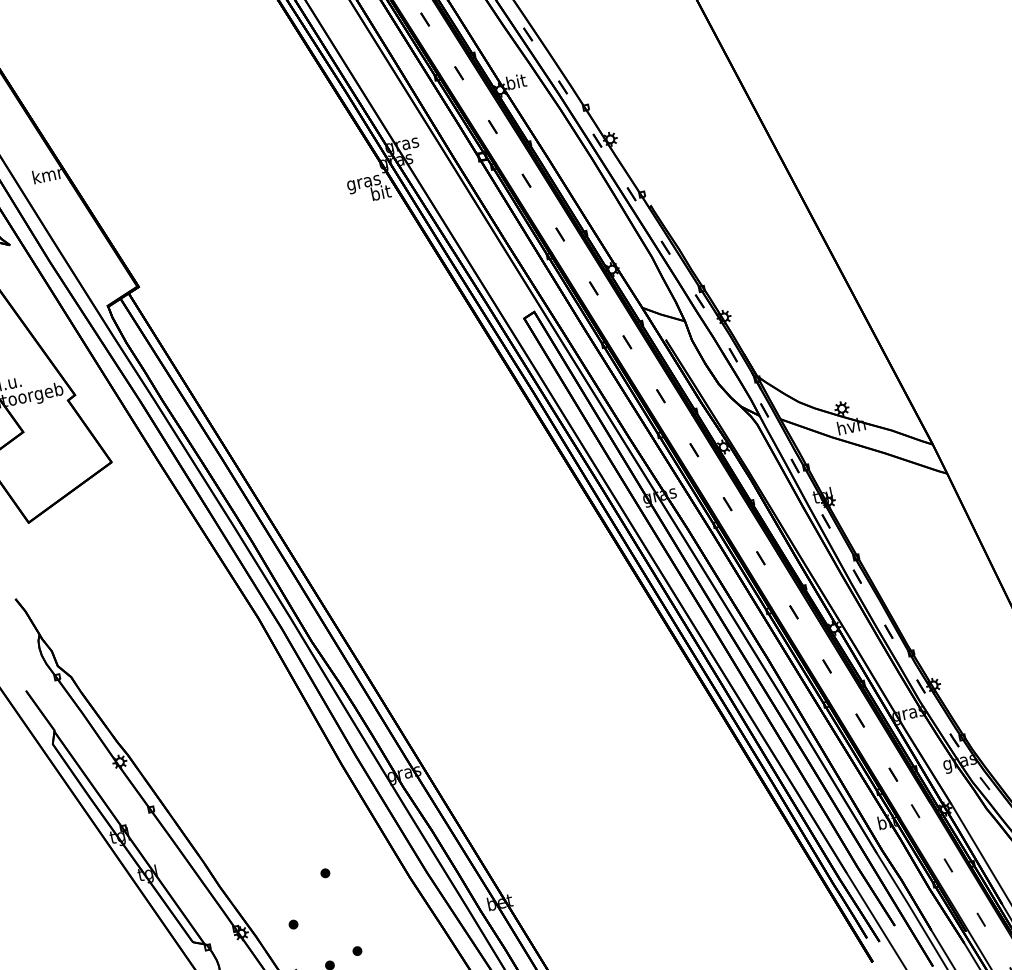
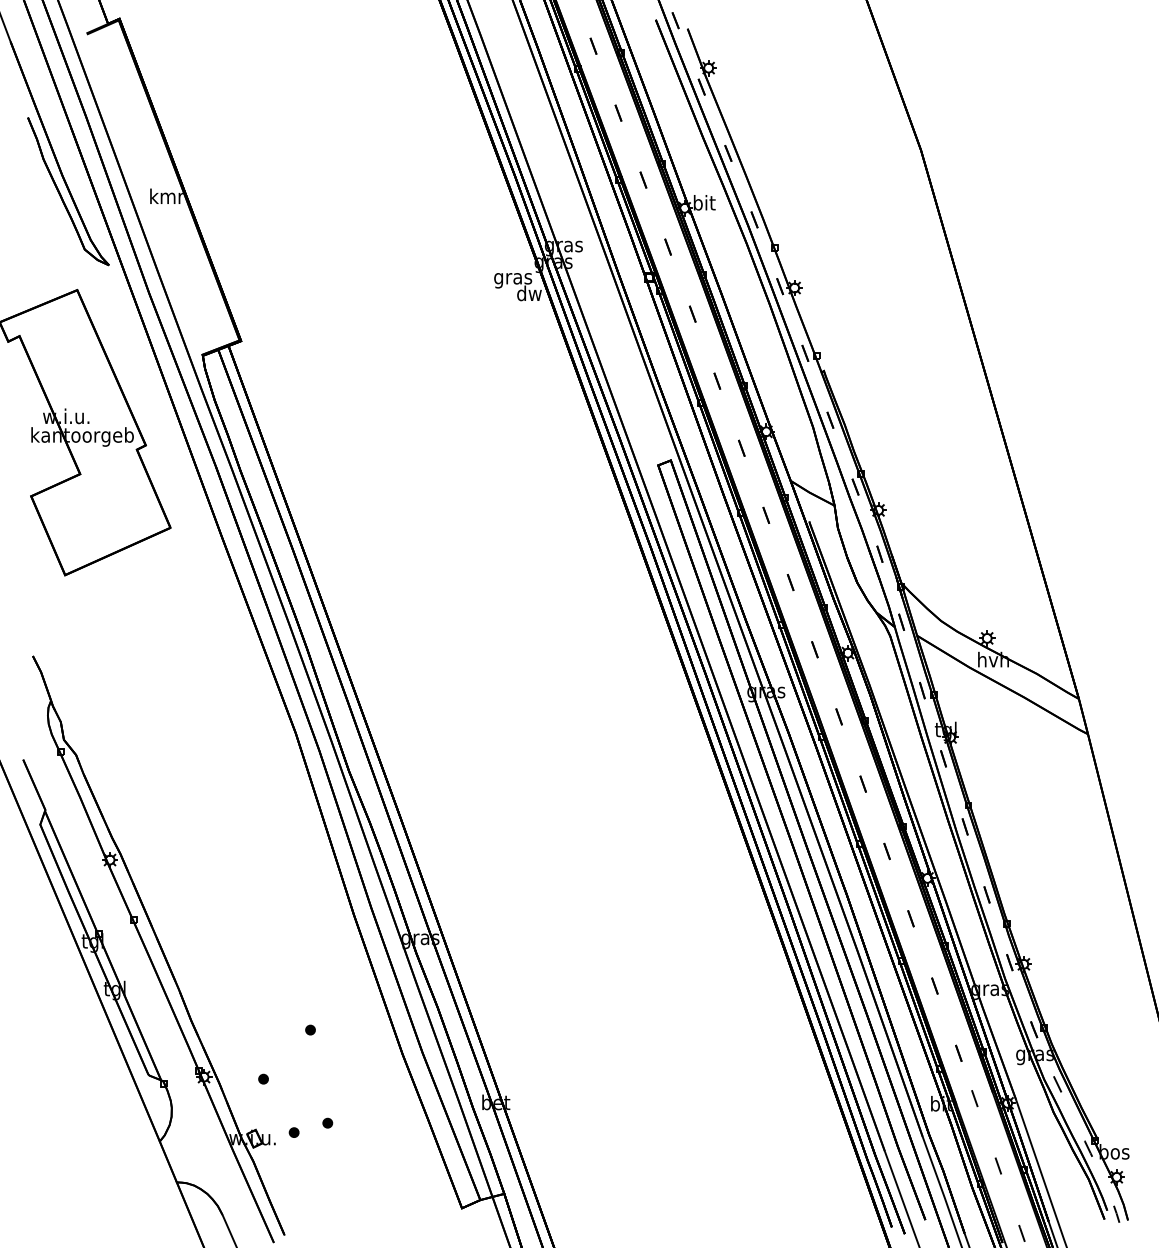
text: (380, 192) -> (529, 293), bit -> dw

